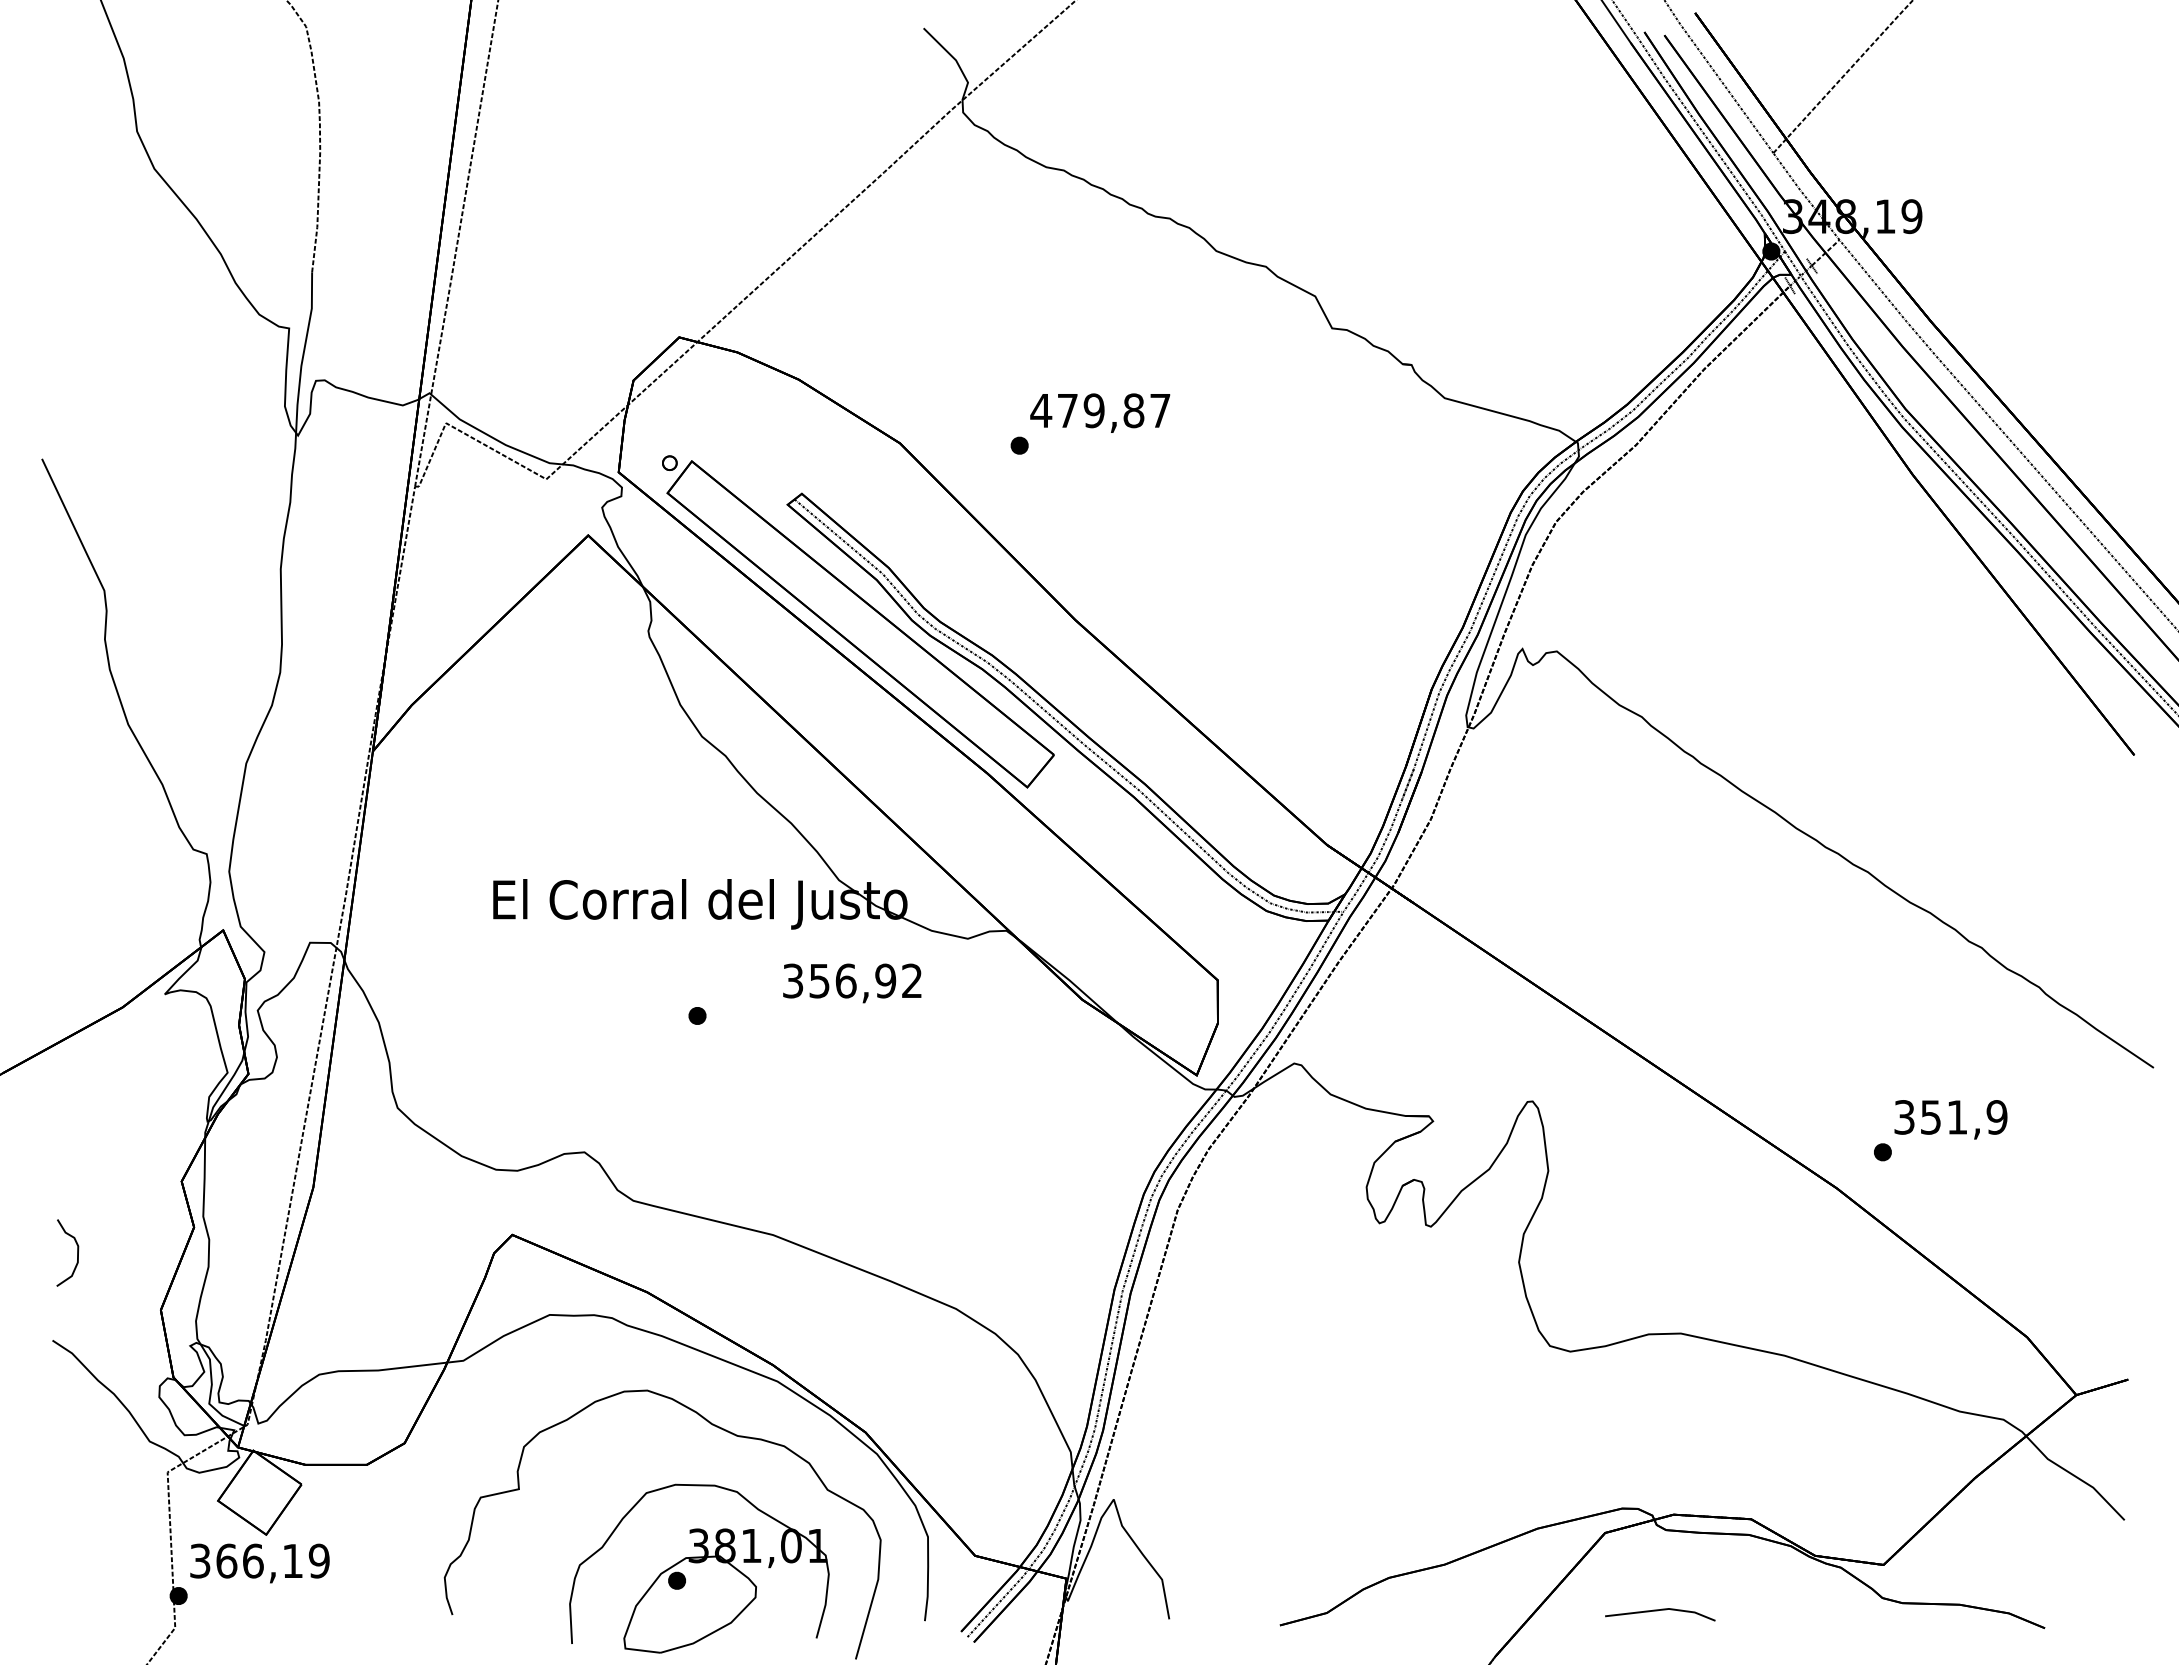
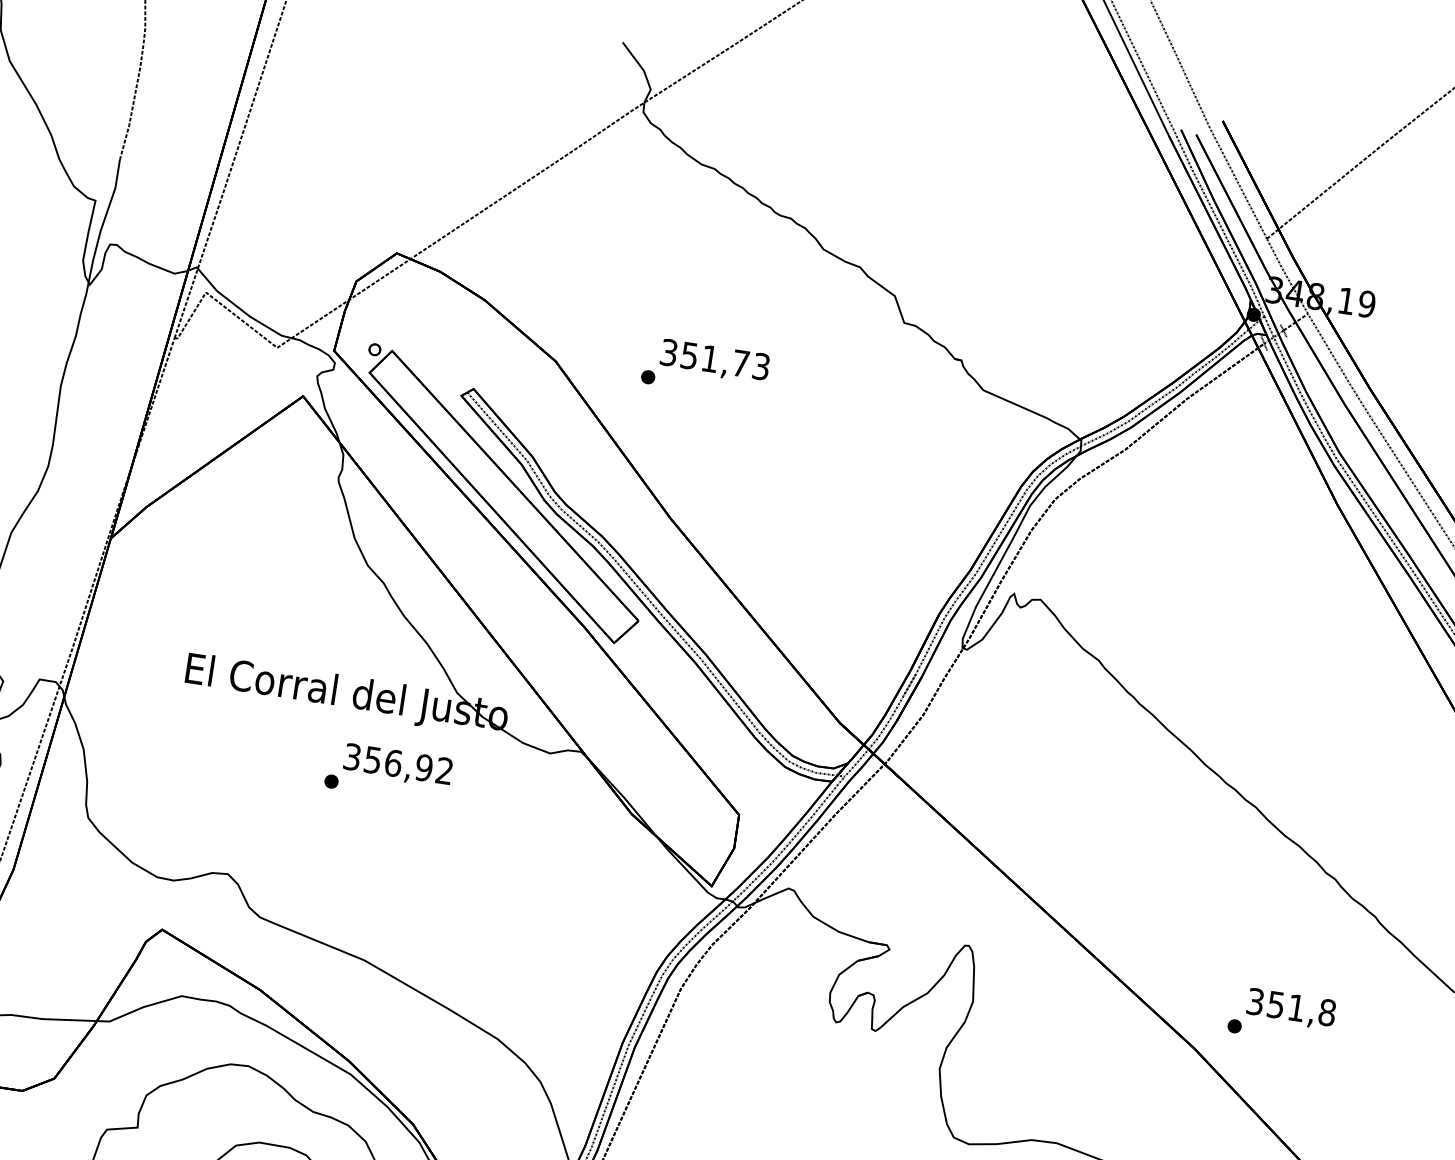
text: (1100, 410) -> (715, 359), 479,87 -> 351,73
text: (852, 983) -> (398, 765), moved
text: (1996, 1117) -> (1326, 1012), 351,9 -> 351,8

